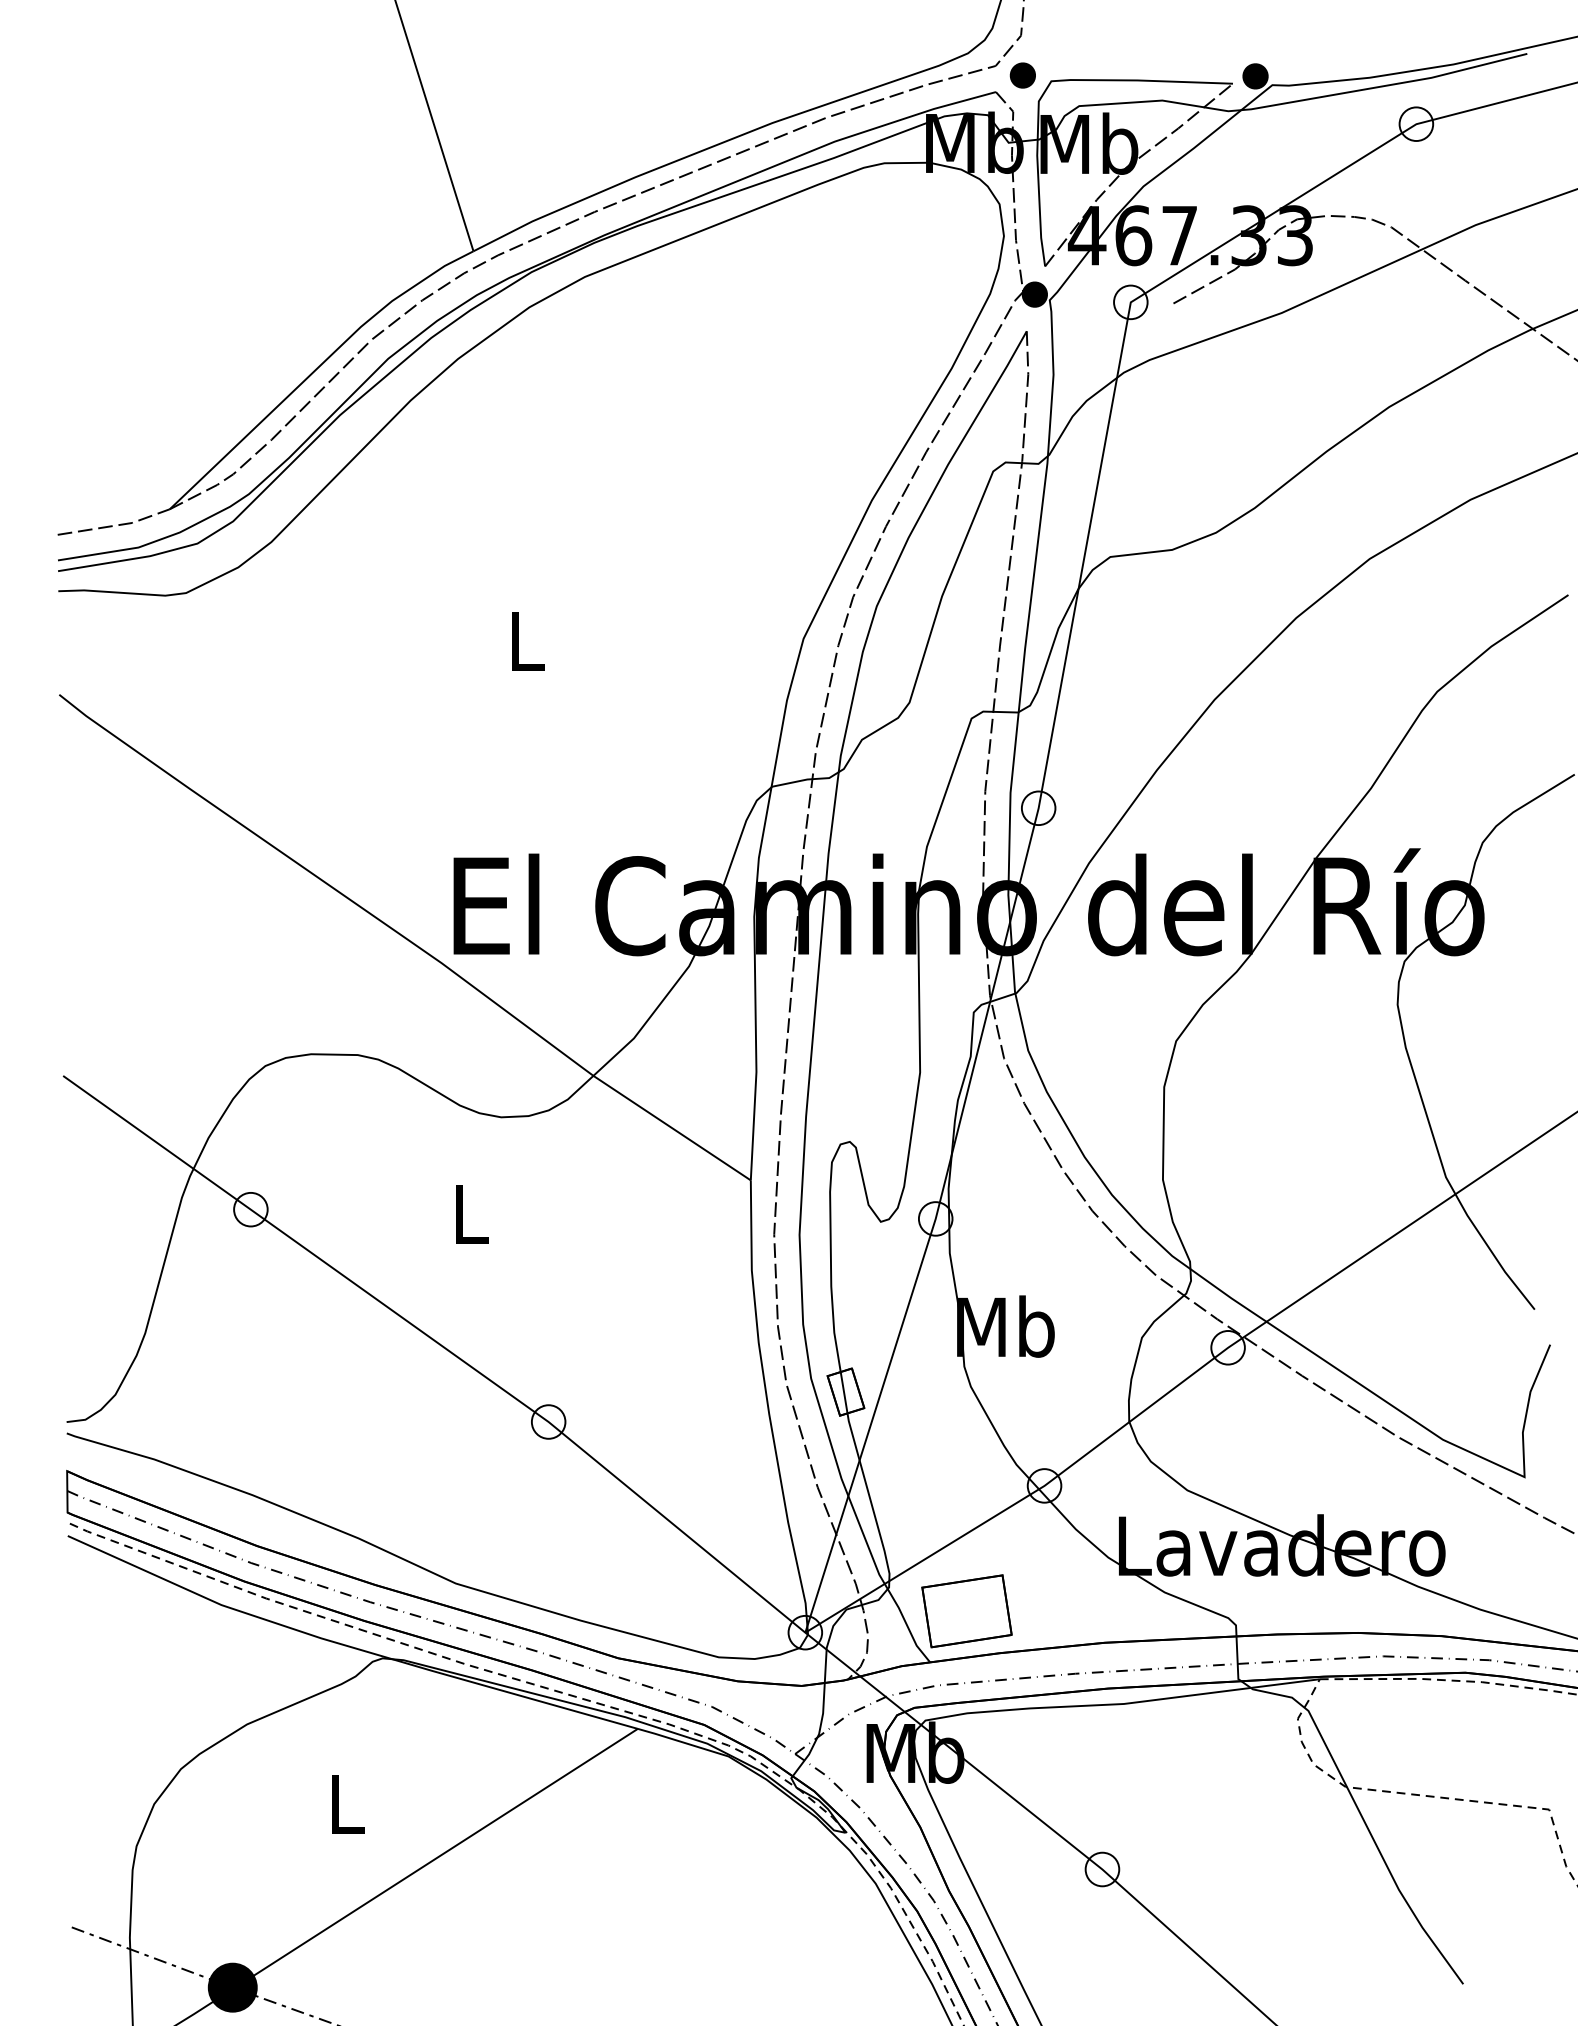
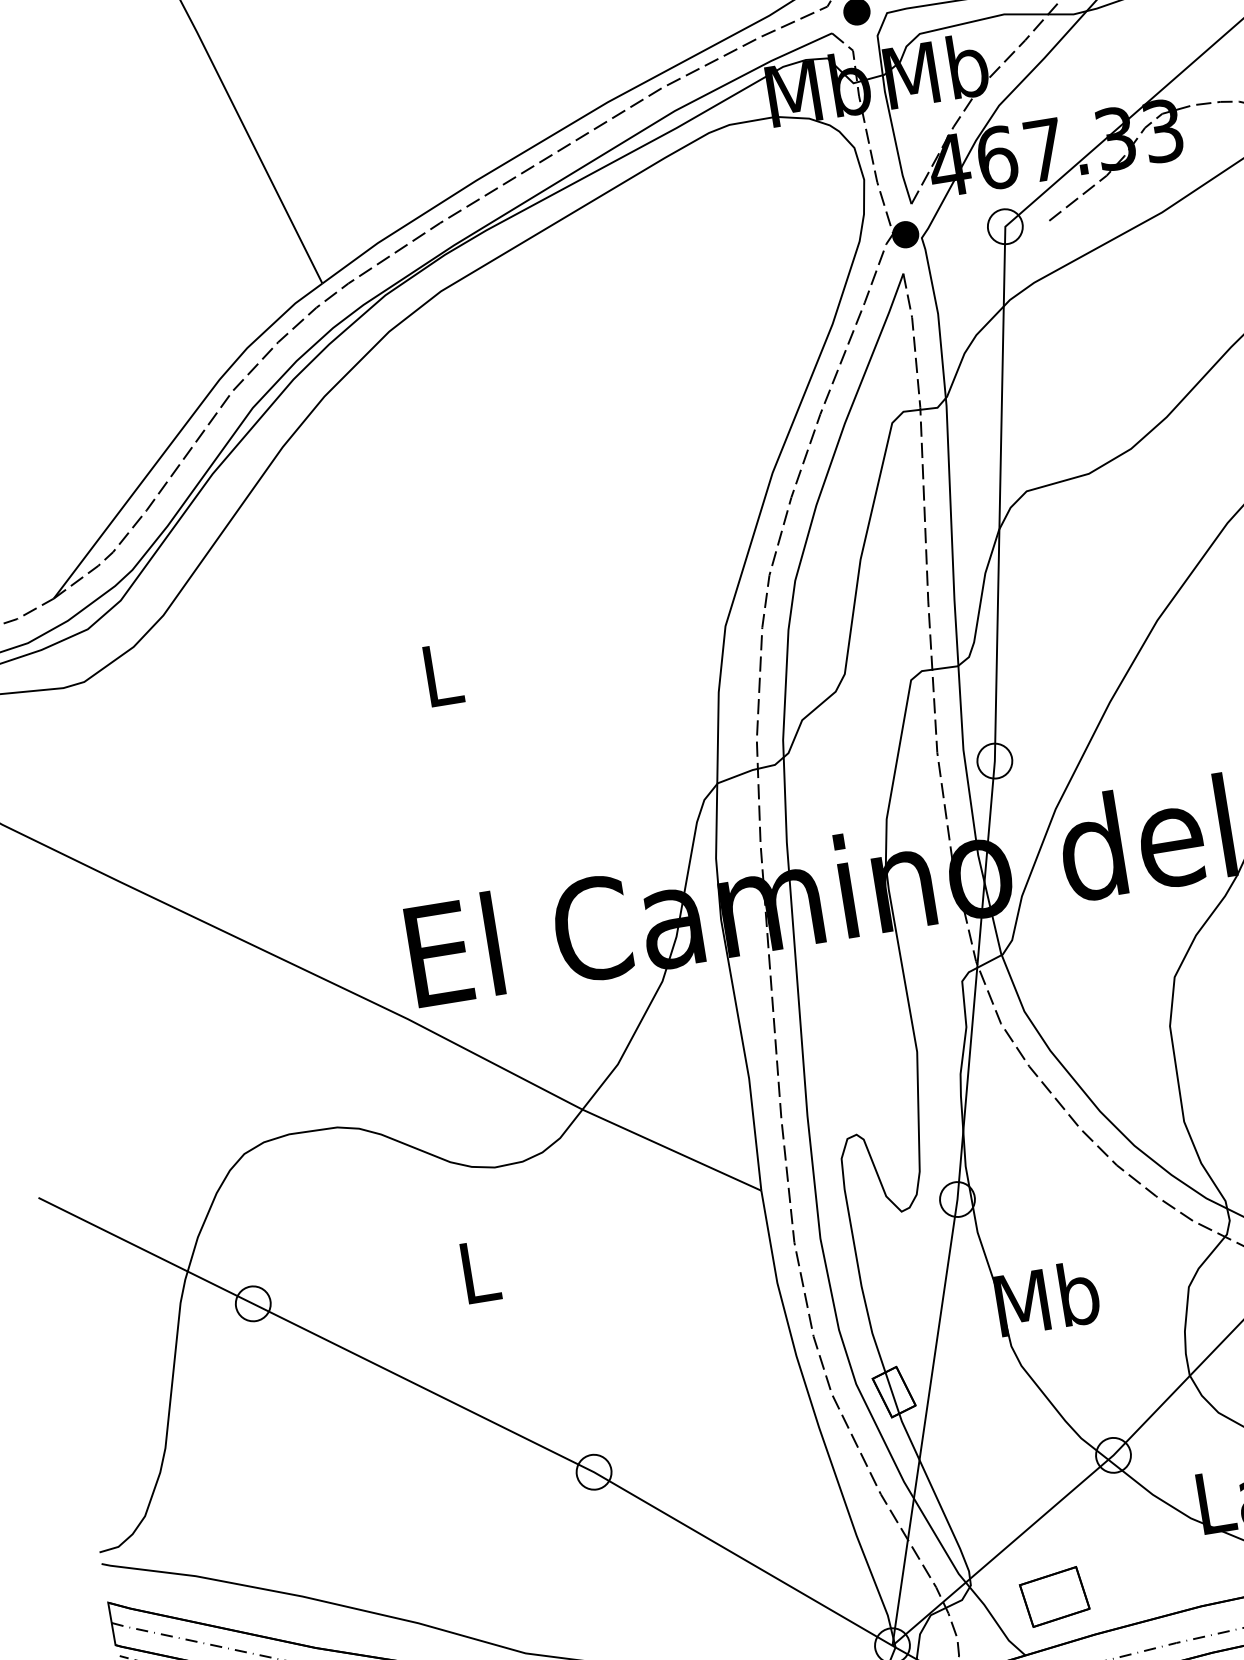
part: (966, 1611) -> (1054, 1597), size x0.7

